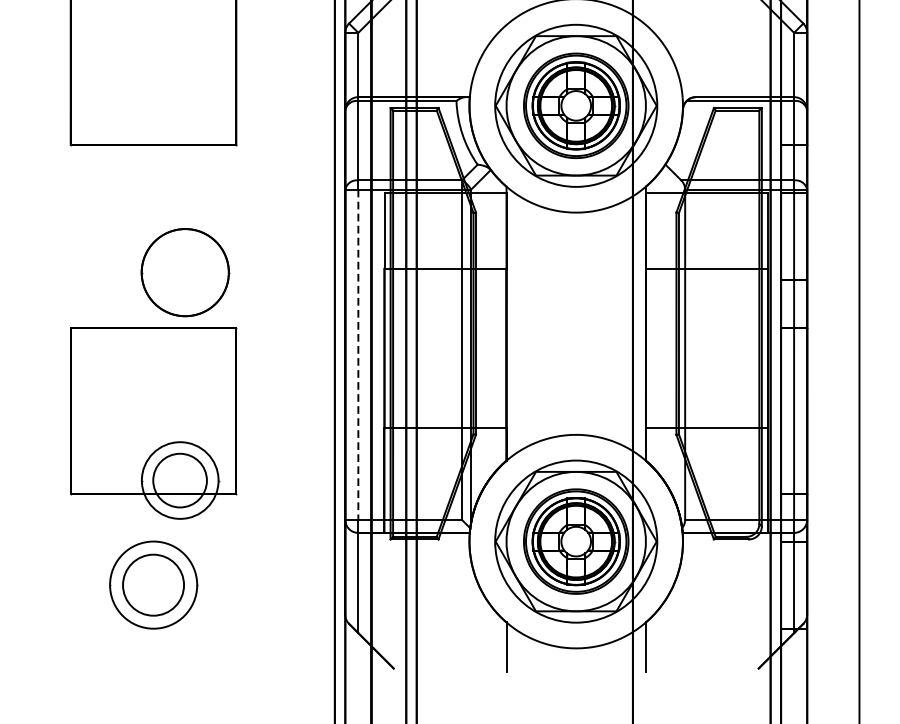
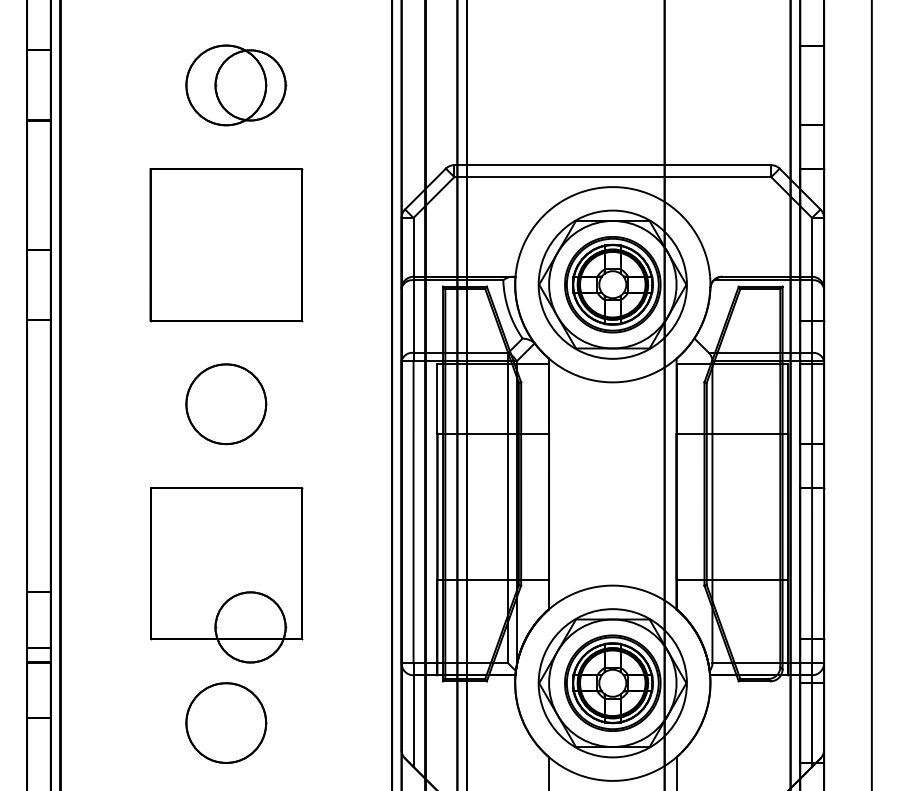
part: (185, 272) -> (226, 404), moved
line: (358, 354) -> (413, 512), dashed -> solid
circle: (180, 480) -> (250, 627), size x1.43
circle: (153, 584) -> (226, 722), size x1.43

